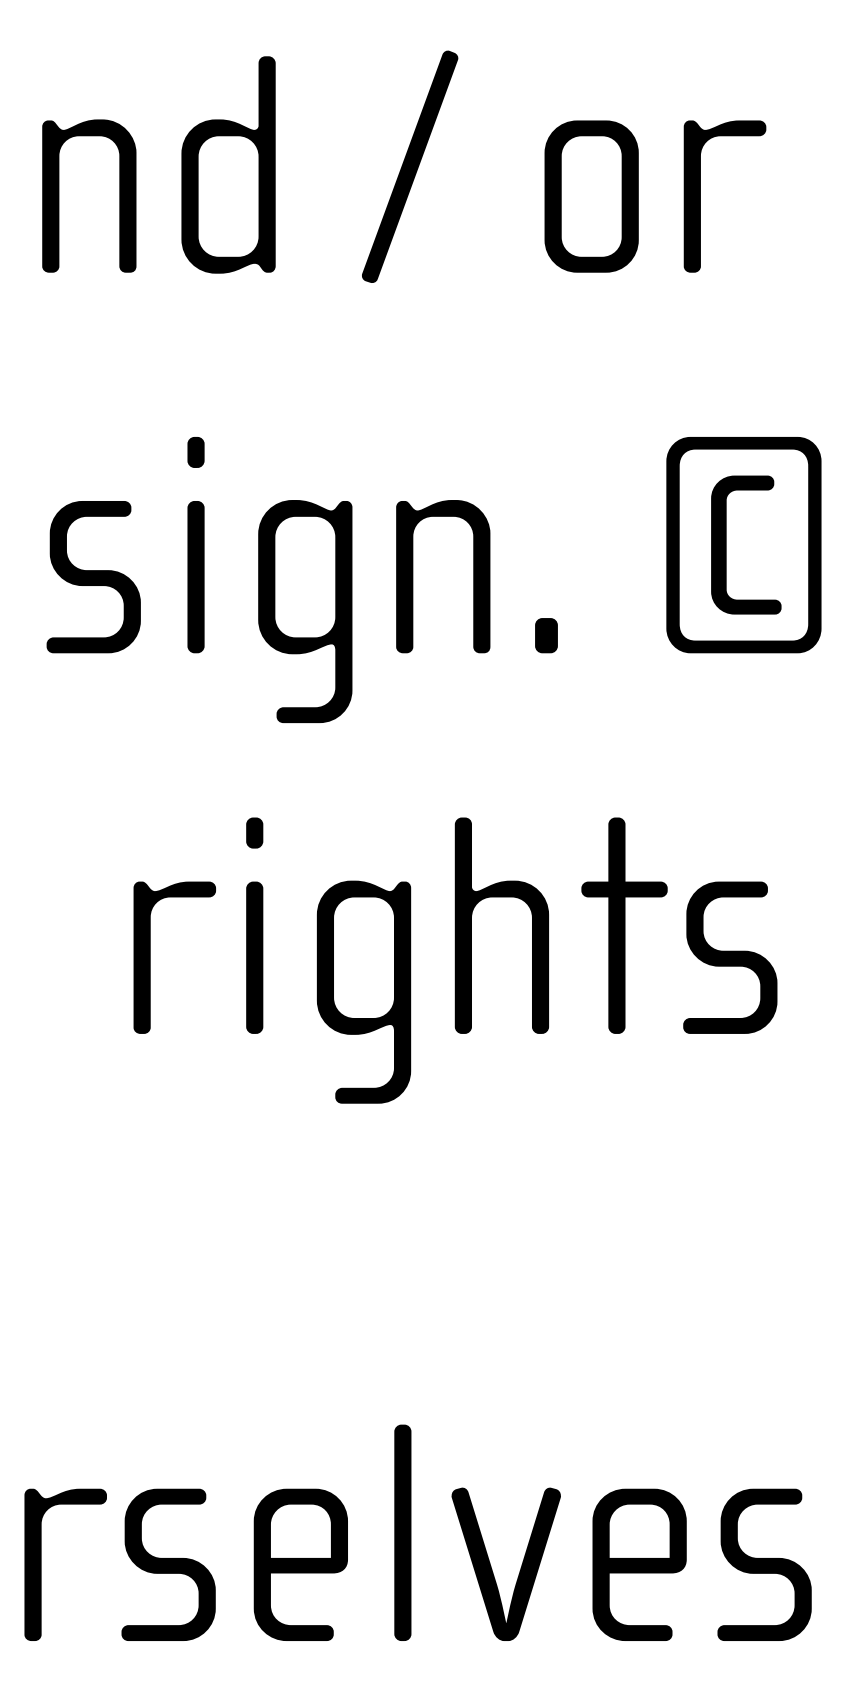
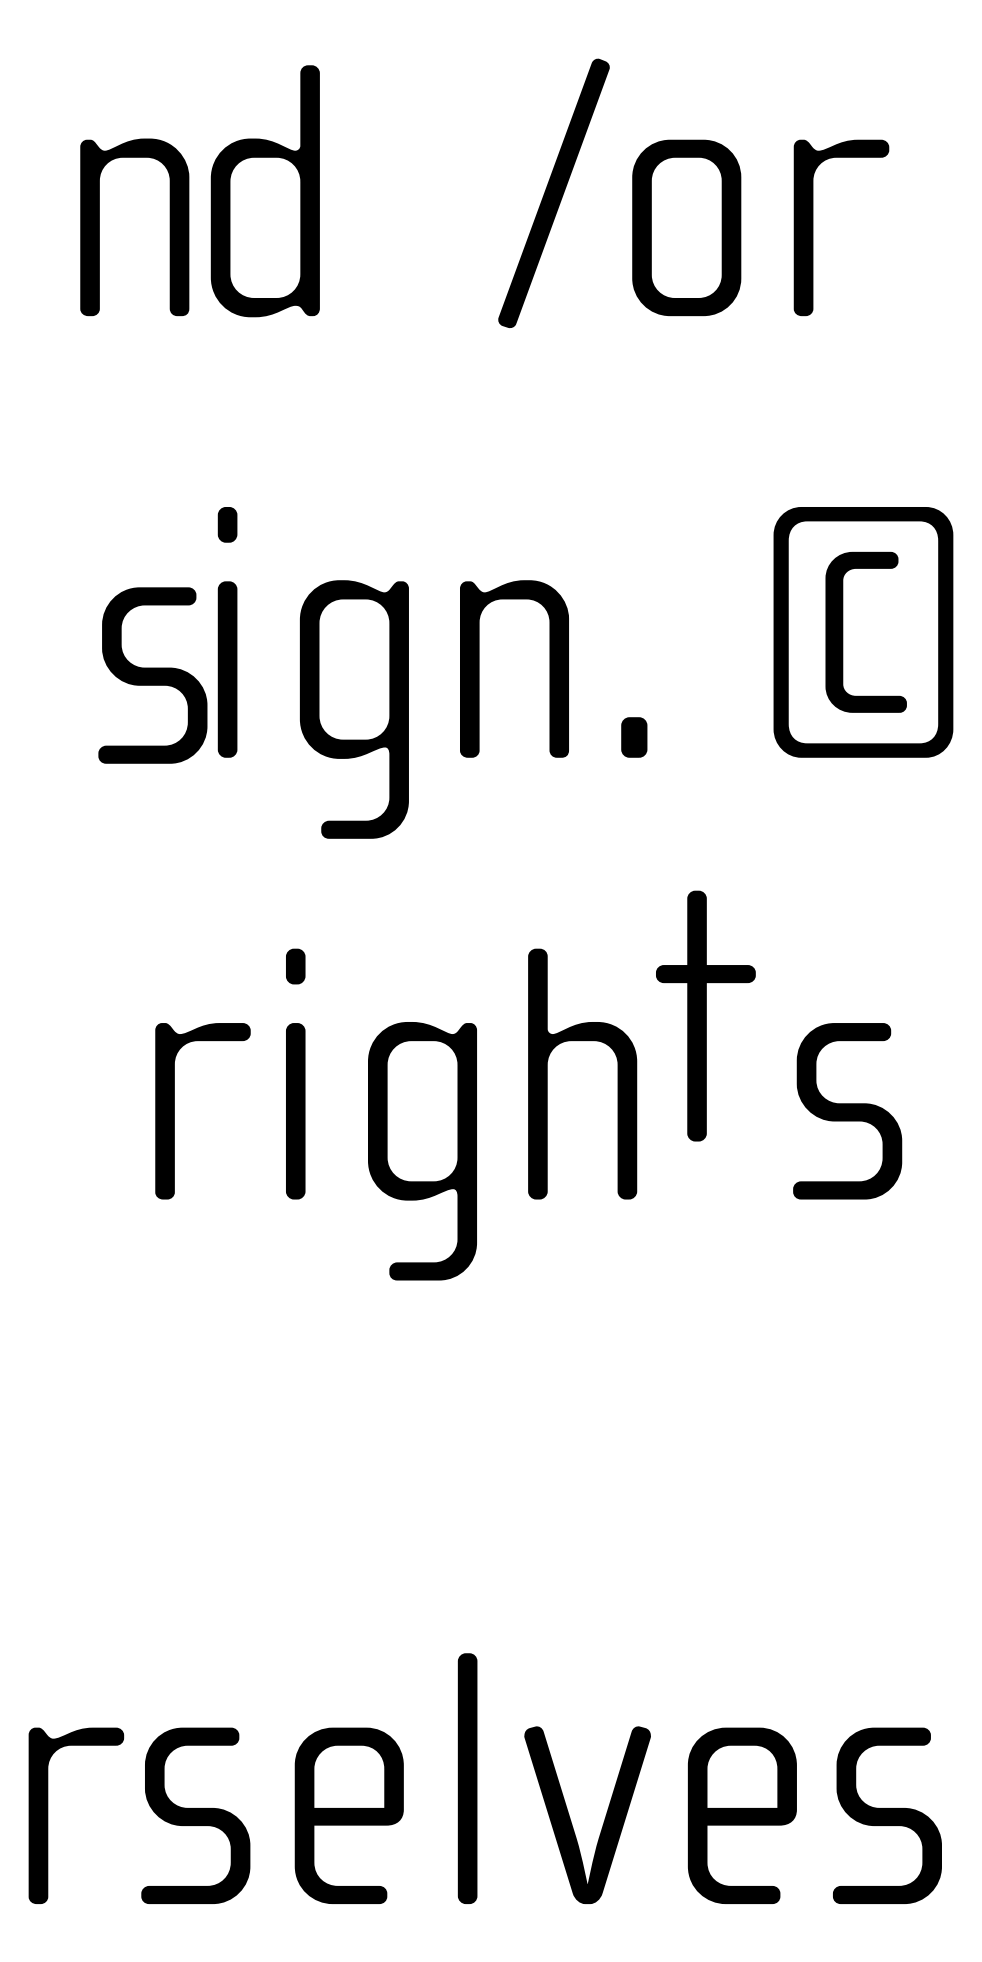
part: (409, 166) -> (553, 192), moved
part: (58, 196) -> (99, 227), moved
part: (93, 577) -> (152, 675), moved
part: (624, 925) -> (705, 1015), moved

